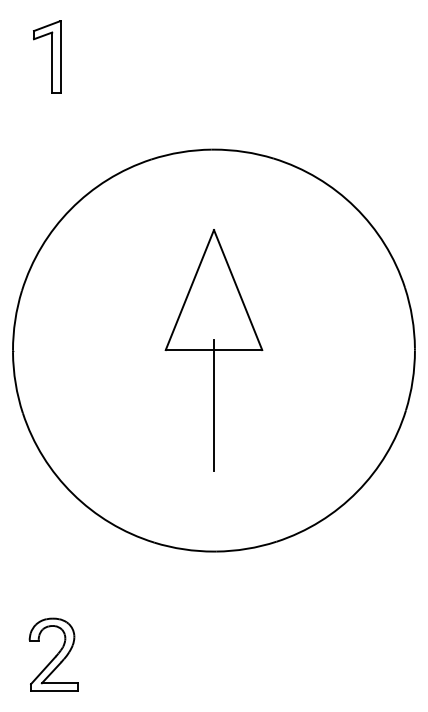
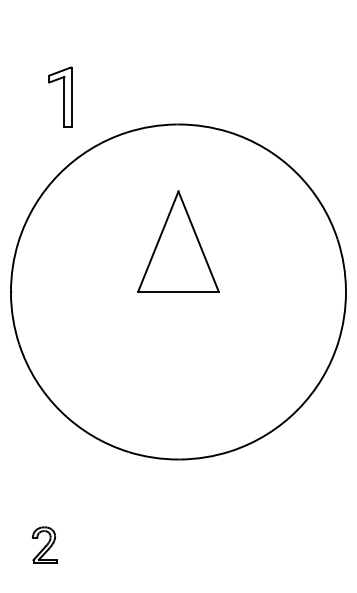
part: (47, 56) -> (60, 96), moved
line: (213, 405) -> (178, 337), removed
part: (53, 654) -> (44, 545), size x0.6

